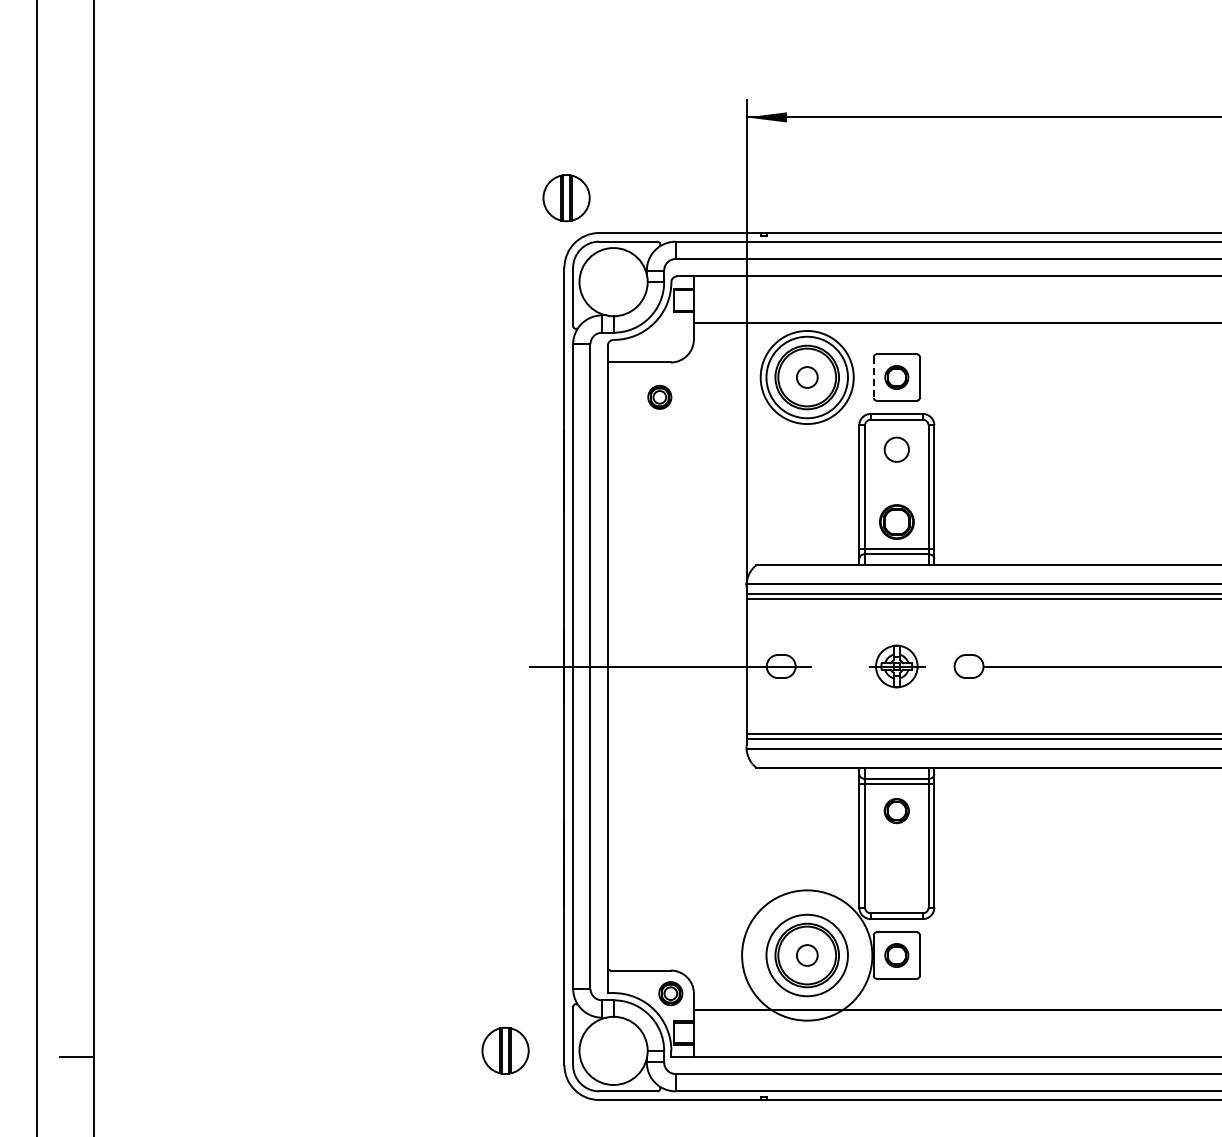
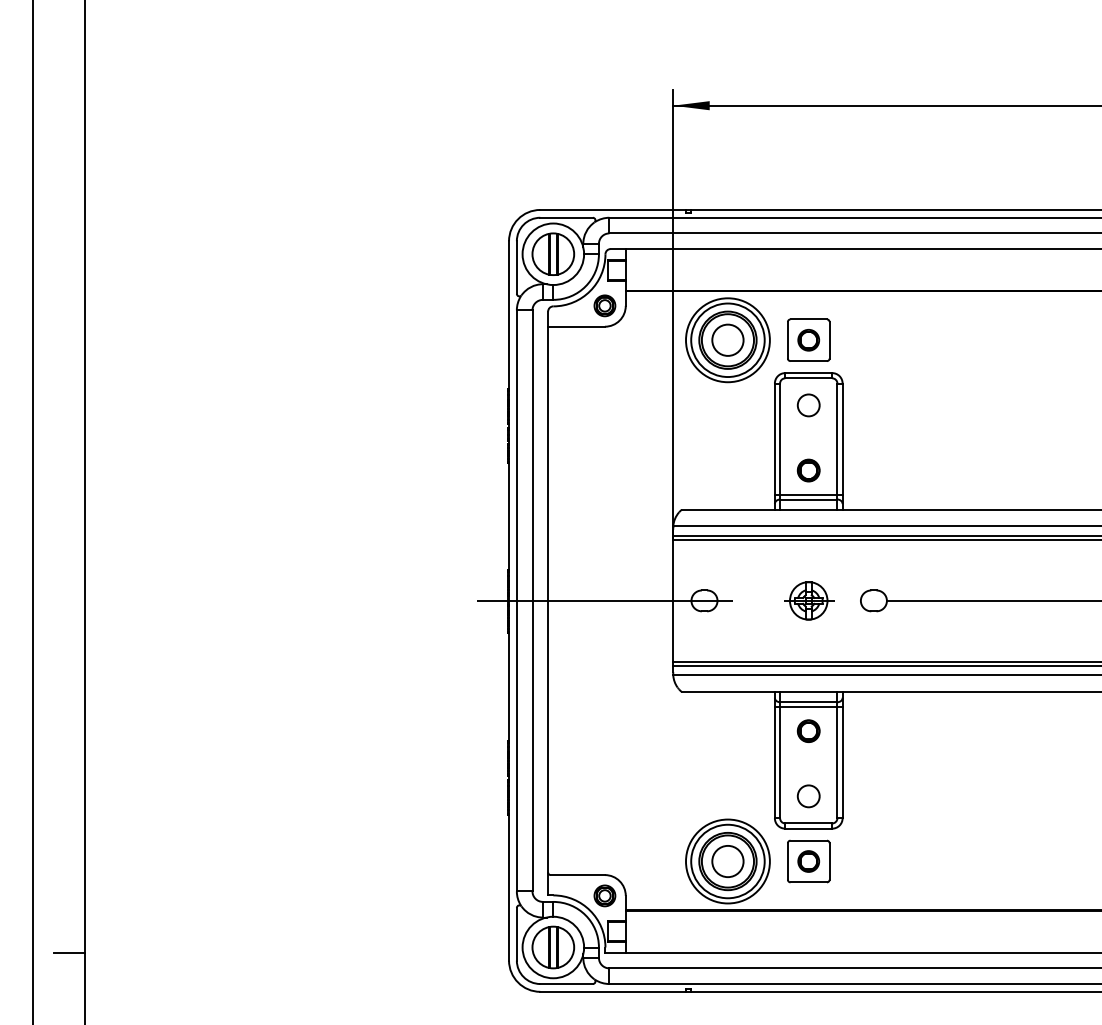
part: (566, 198) -> (553, 254), moved
circle: (807, 377) -> (728, 340), size x1.67
line: (873, 378) -> (787, 341), dashed -> solid
part: (659, 396) -> (604, 305), moved
part: (896, 521) -> (808, 470), size x0.71
circle: (896, 883) -> (808, 796), added
circle: (806, 955) -> (727, 861), size x0.71
circle: (807, 955) -> (728, 861), size x1.67
part: (505, 1050) -> (553, 947), moved

